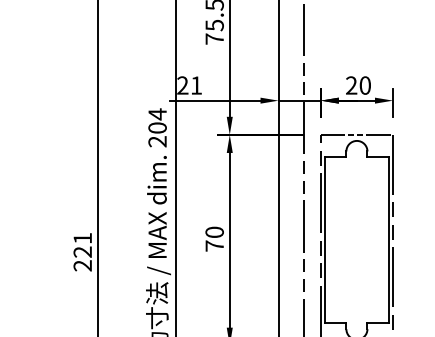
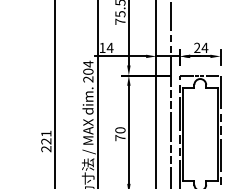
text: (189, 84) -> (106, 47), 21 -> 14
text: (364, 84) -> (204, 47), 20 -> 24

